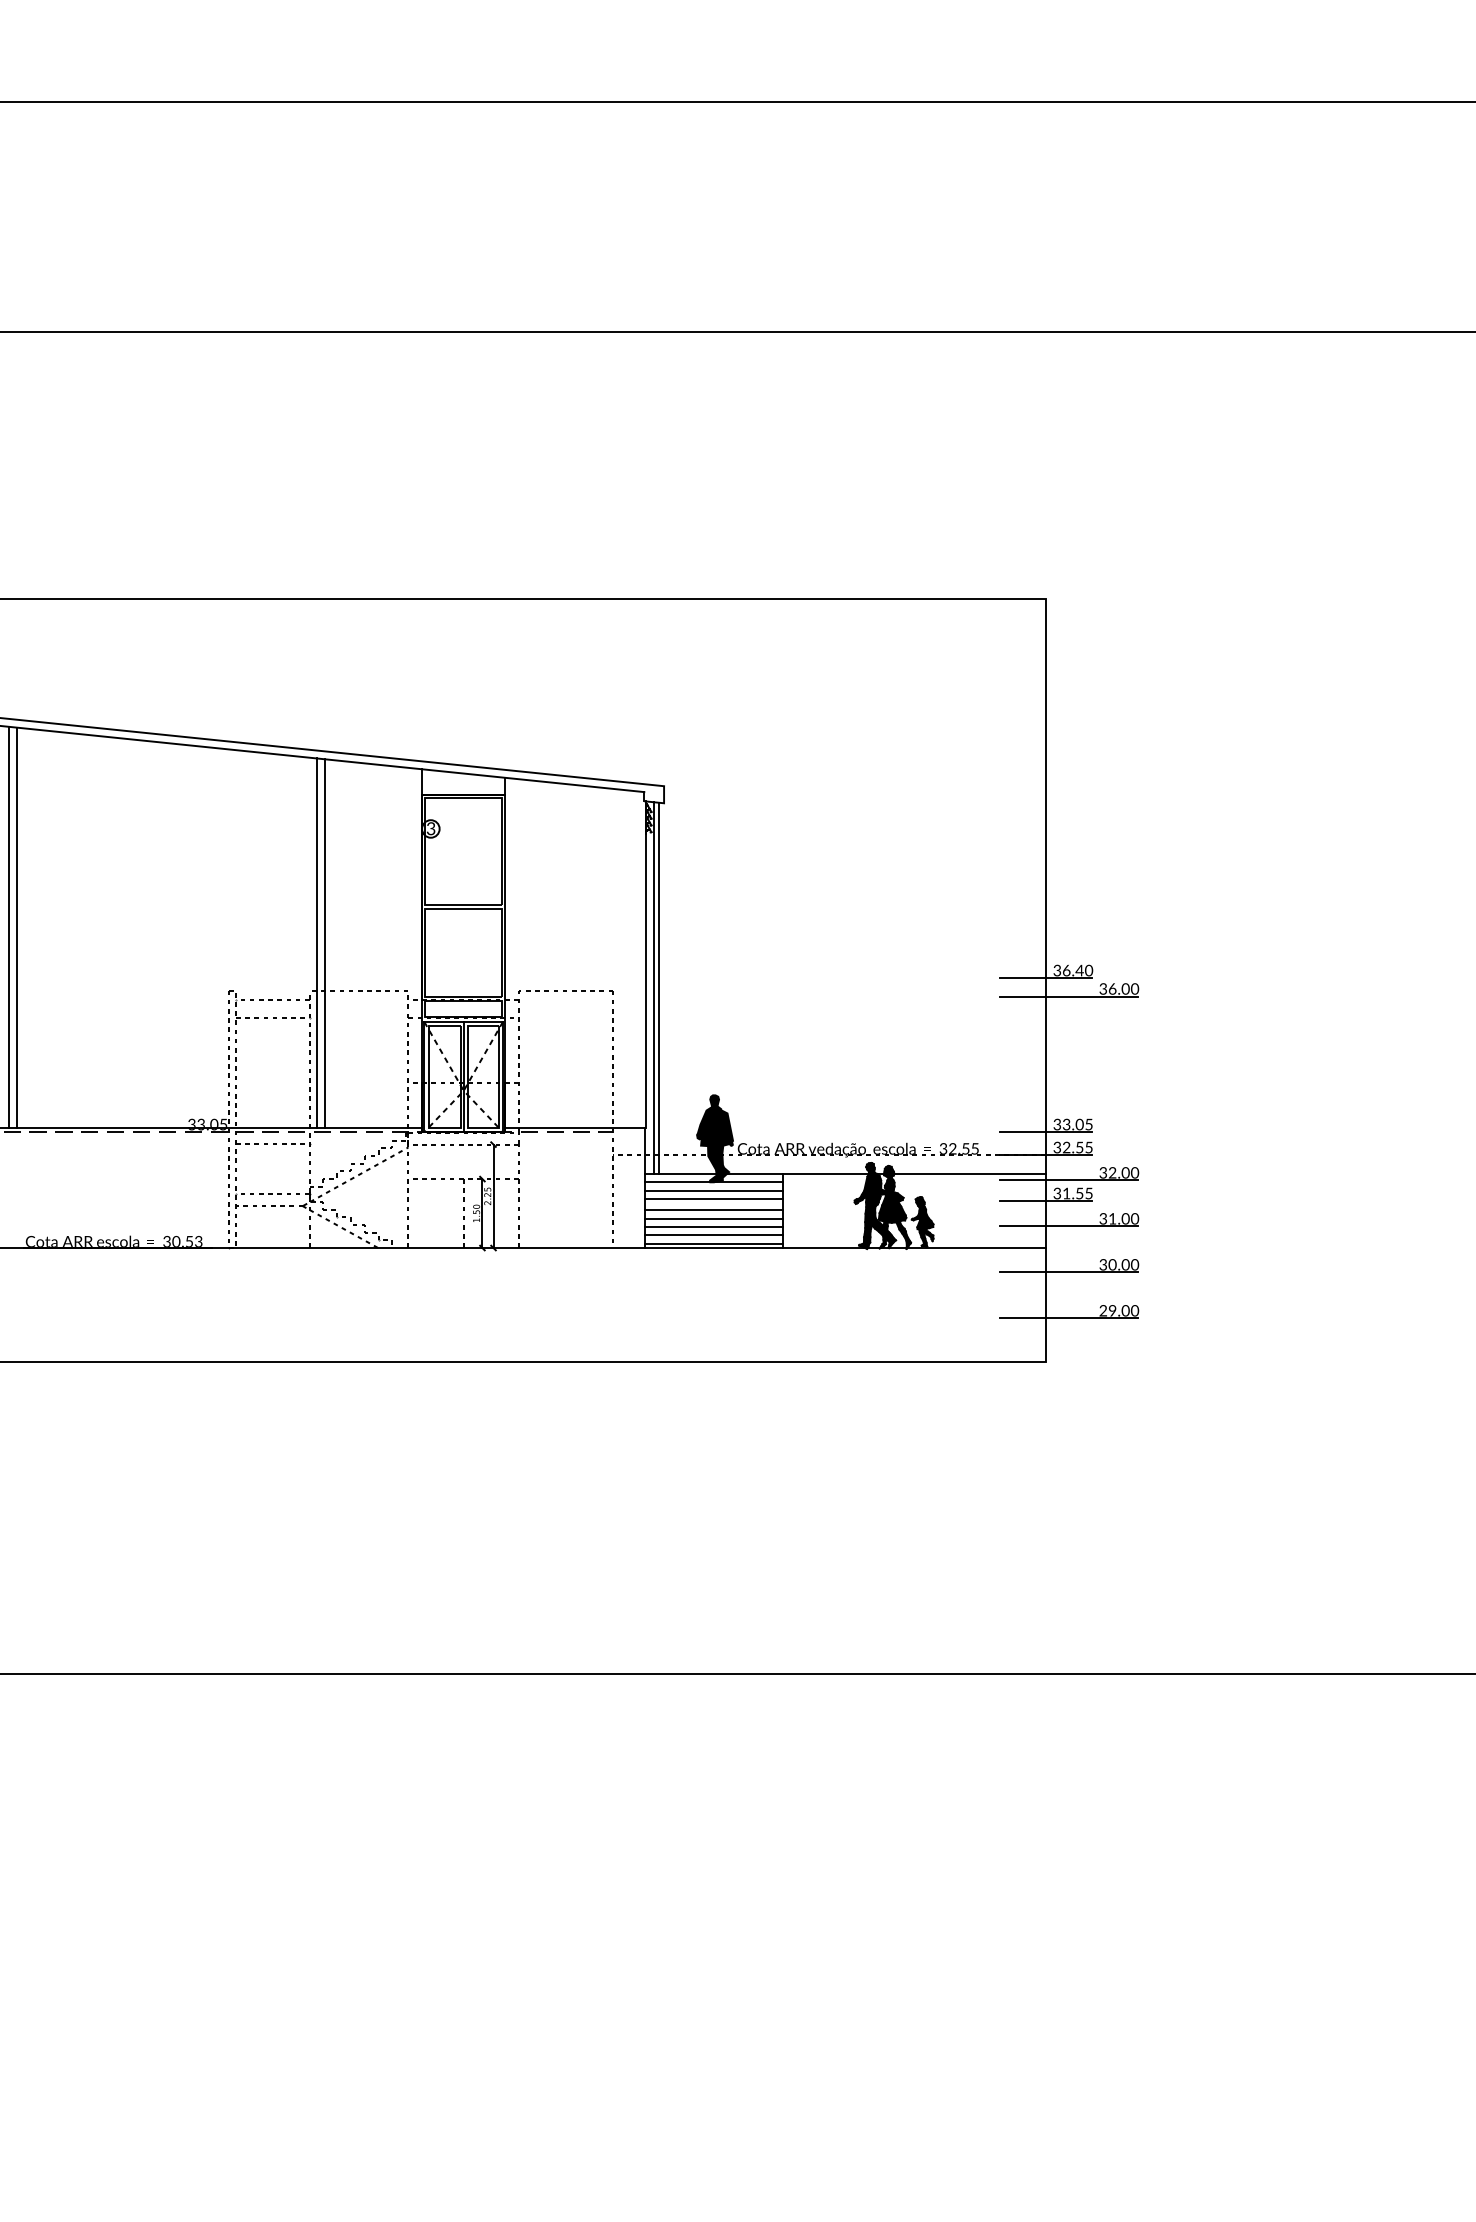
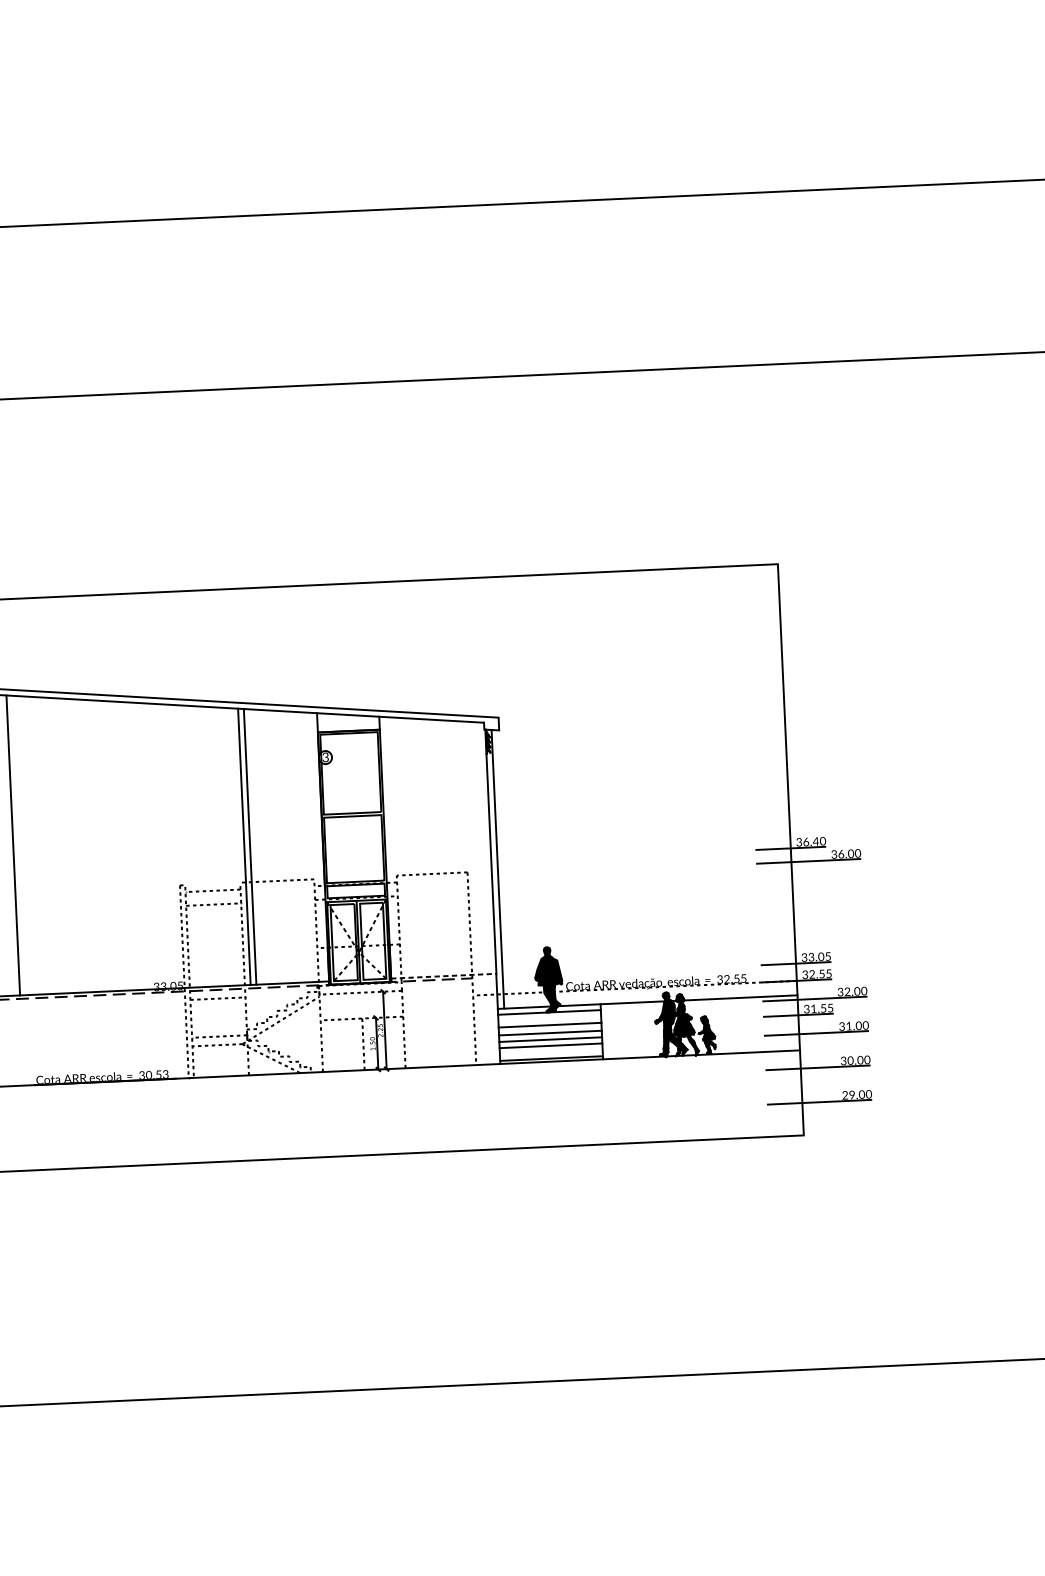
line: (16, 927) -> (18, 845), removed
line: (658, 988) -> (501, 869), removed
line: (575, 1127) -> (443, 976), solid -> dashed
line: (713, 1190) -> (549, 1018), removed
line: (713, 1235) -> (550, 1052), removed

